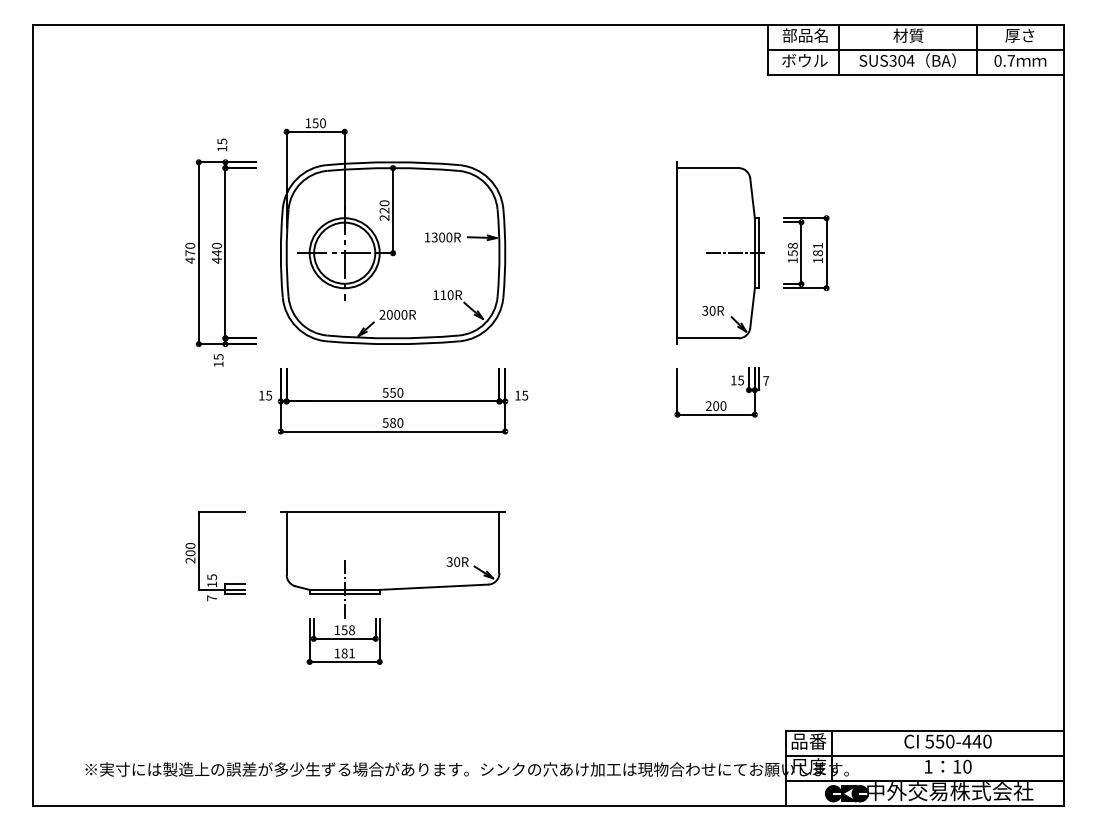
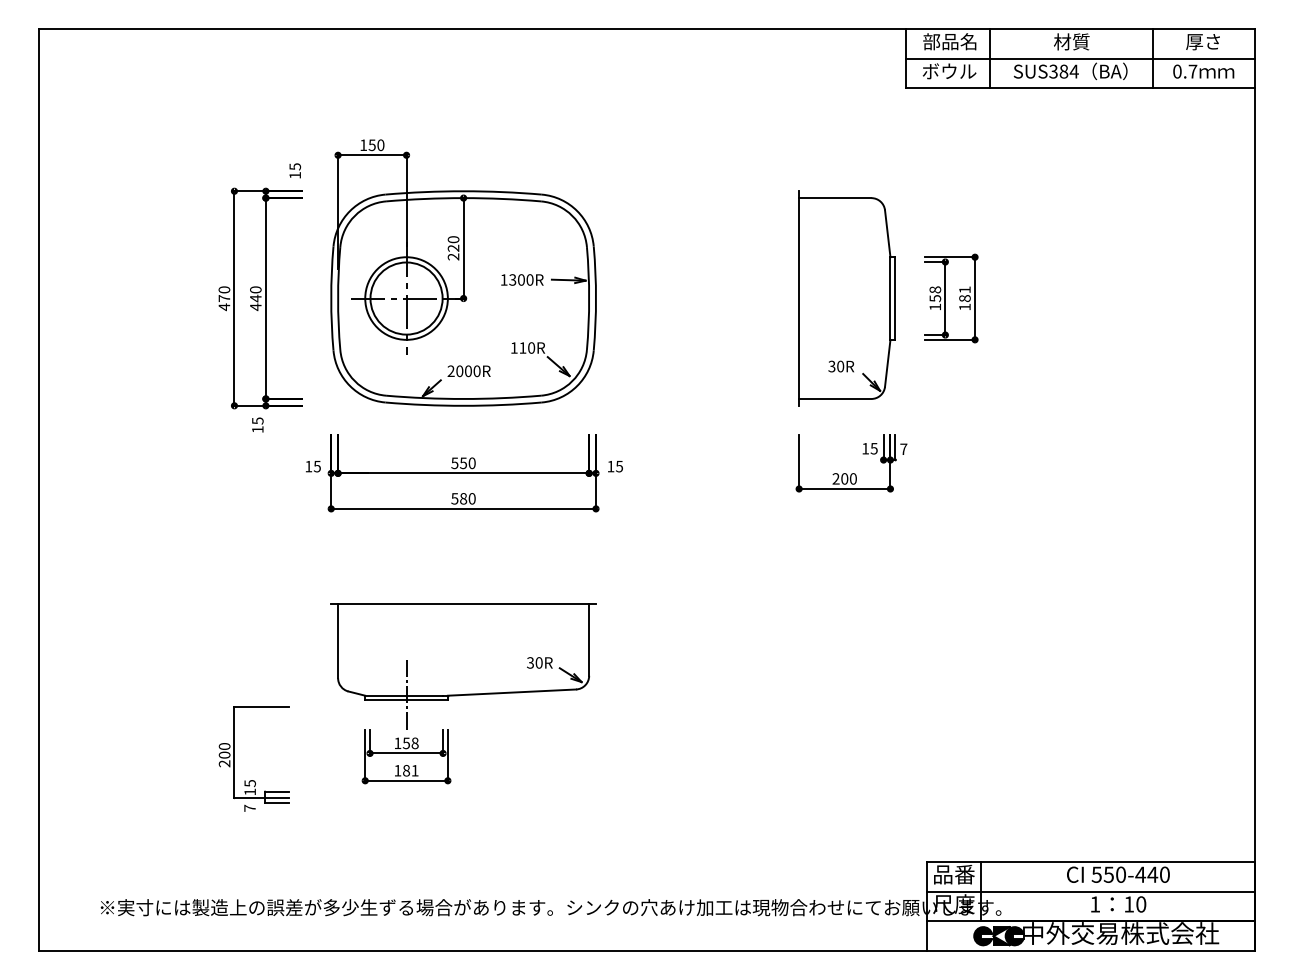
text: (901, 60) -> (1063, 71), SUS304 -> SUS384
text: (222, 144) -> (295, 170), moved
line: (736, 253) -> (868, 298), removed
part: (199, 556) -> (235, 758), moved

